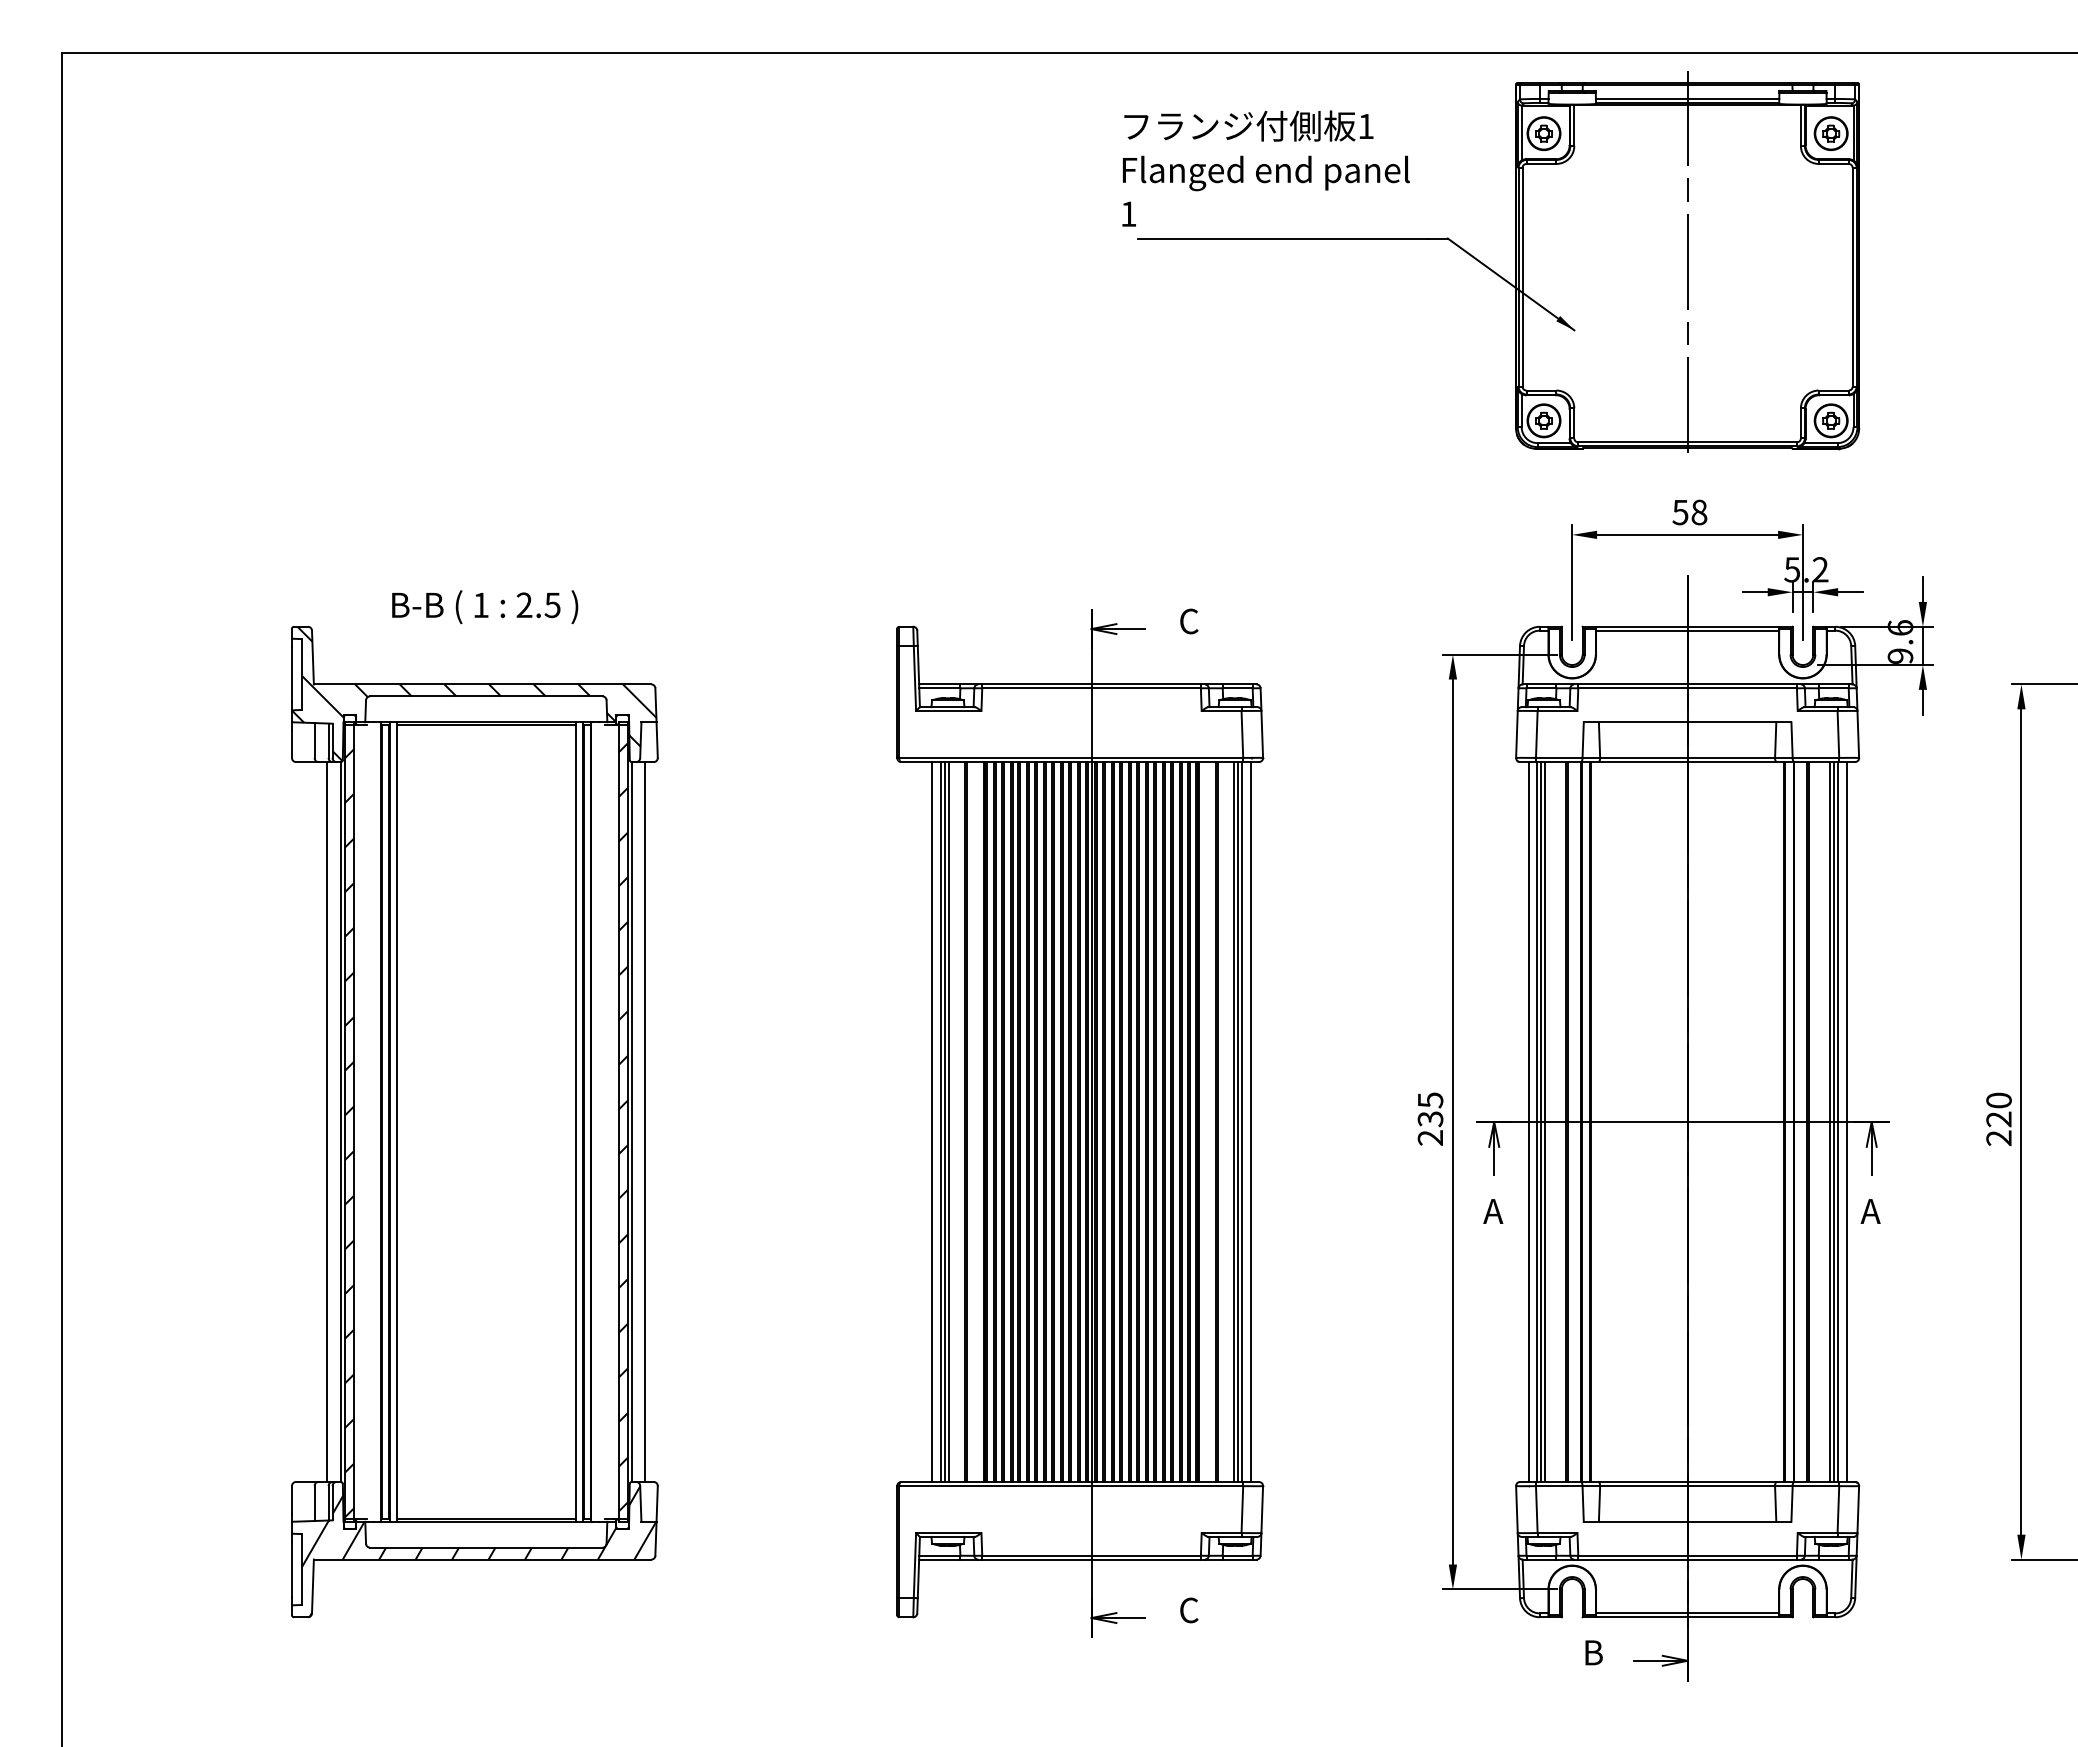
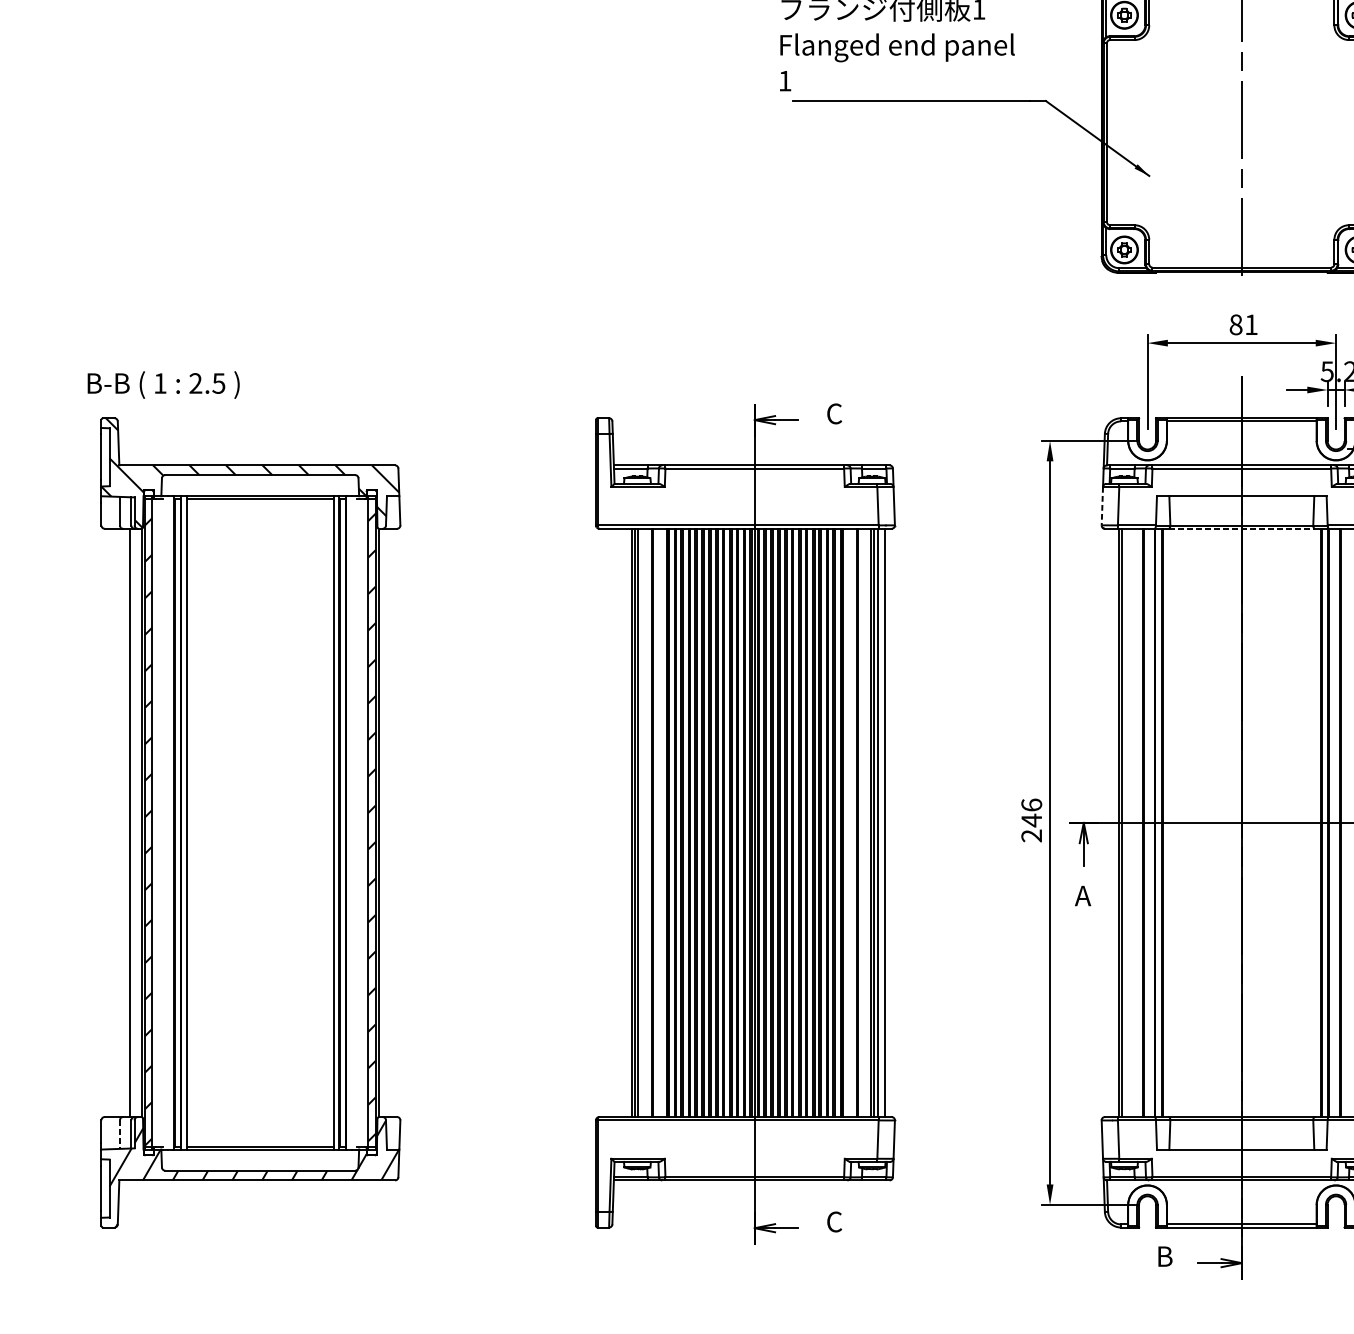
text: (1689, 512) -> (1243, 324), 58 -> 81
text: (485, 607) -> (163, 385), moved
line: (1516, 734) -> (1102, 506), solid -> dashed
line: (1688, 762) -> (1242, 529), solid -> dashed
text: (1430, 1109) -> (1031, 812), 235 -> 246
line: (645, 1122) -> (390, 823), removed
line: (932, 1122) -> (624, 823), removed
line: (1528, 1122) -> (1111, 823), removed
line: (1544, 1122) -> (1124, 823), removed
line: (314, 1503) -> (119, 1134), solid -> dashed

